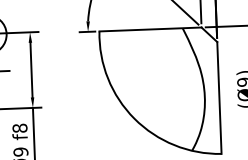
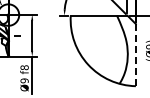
line: (218, 98) -> (135, 55), solid -> dashed

